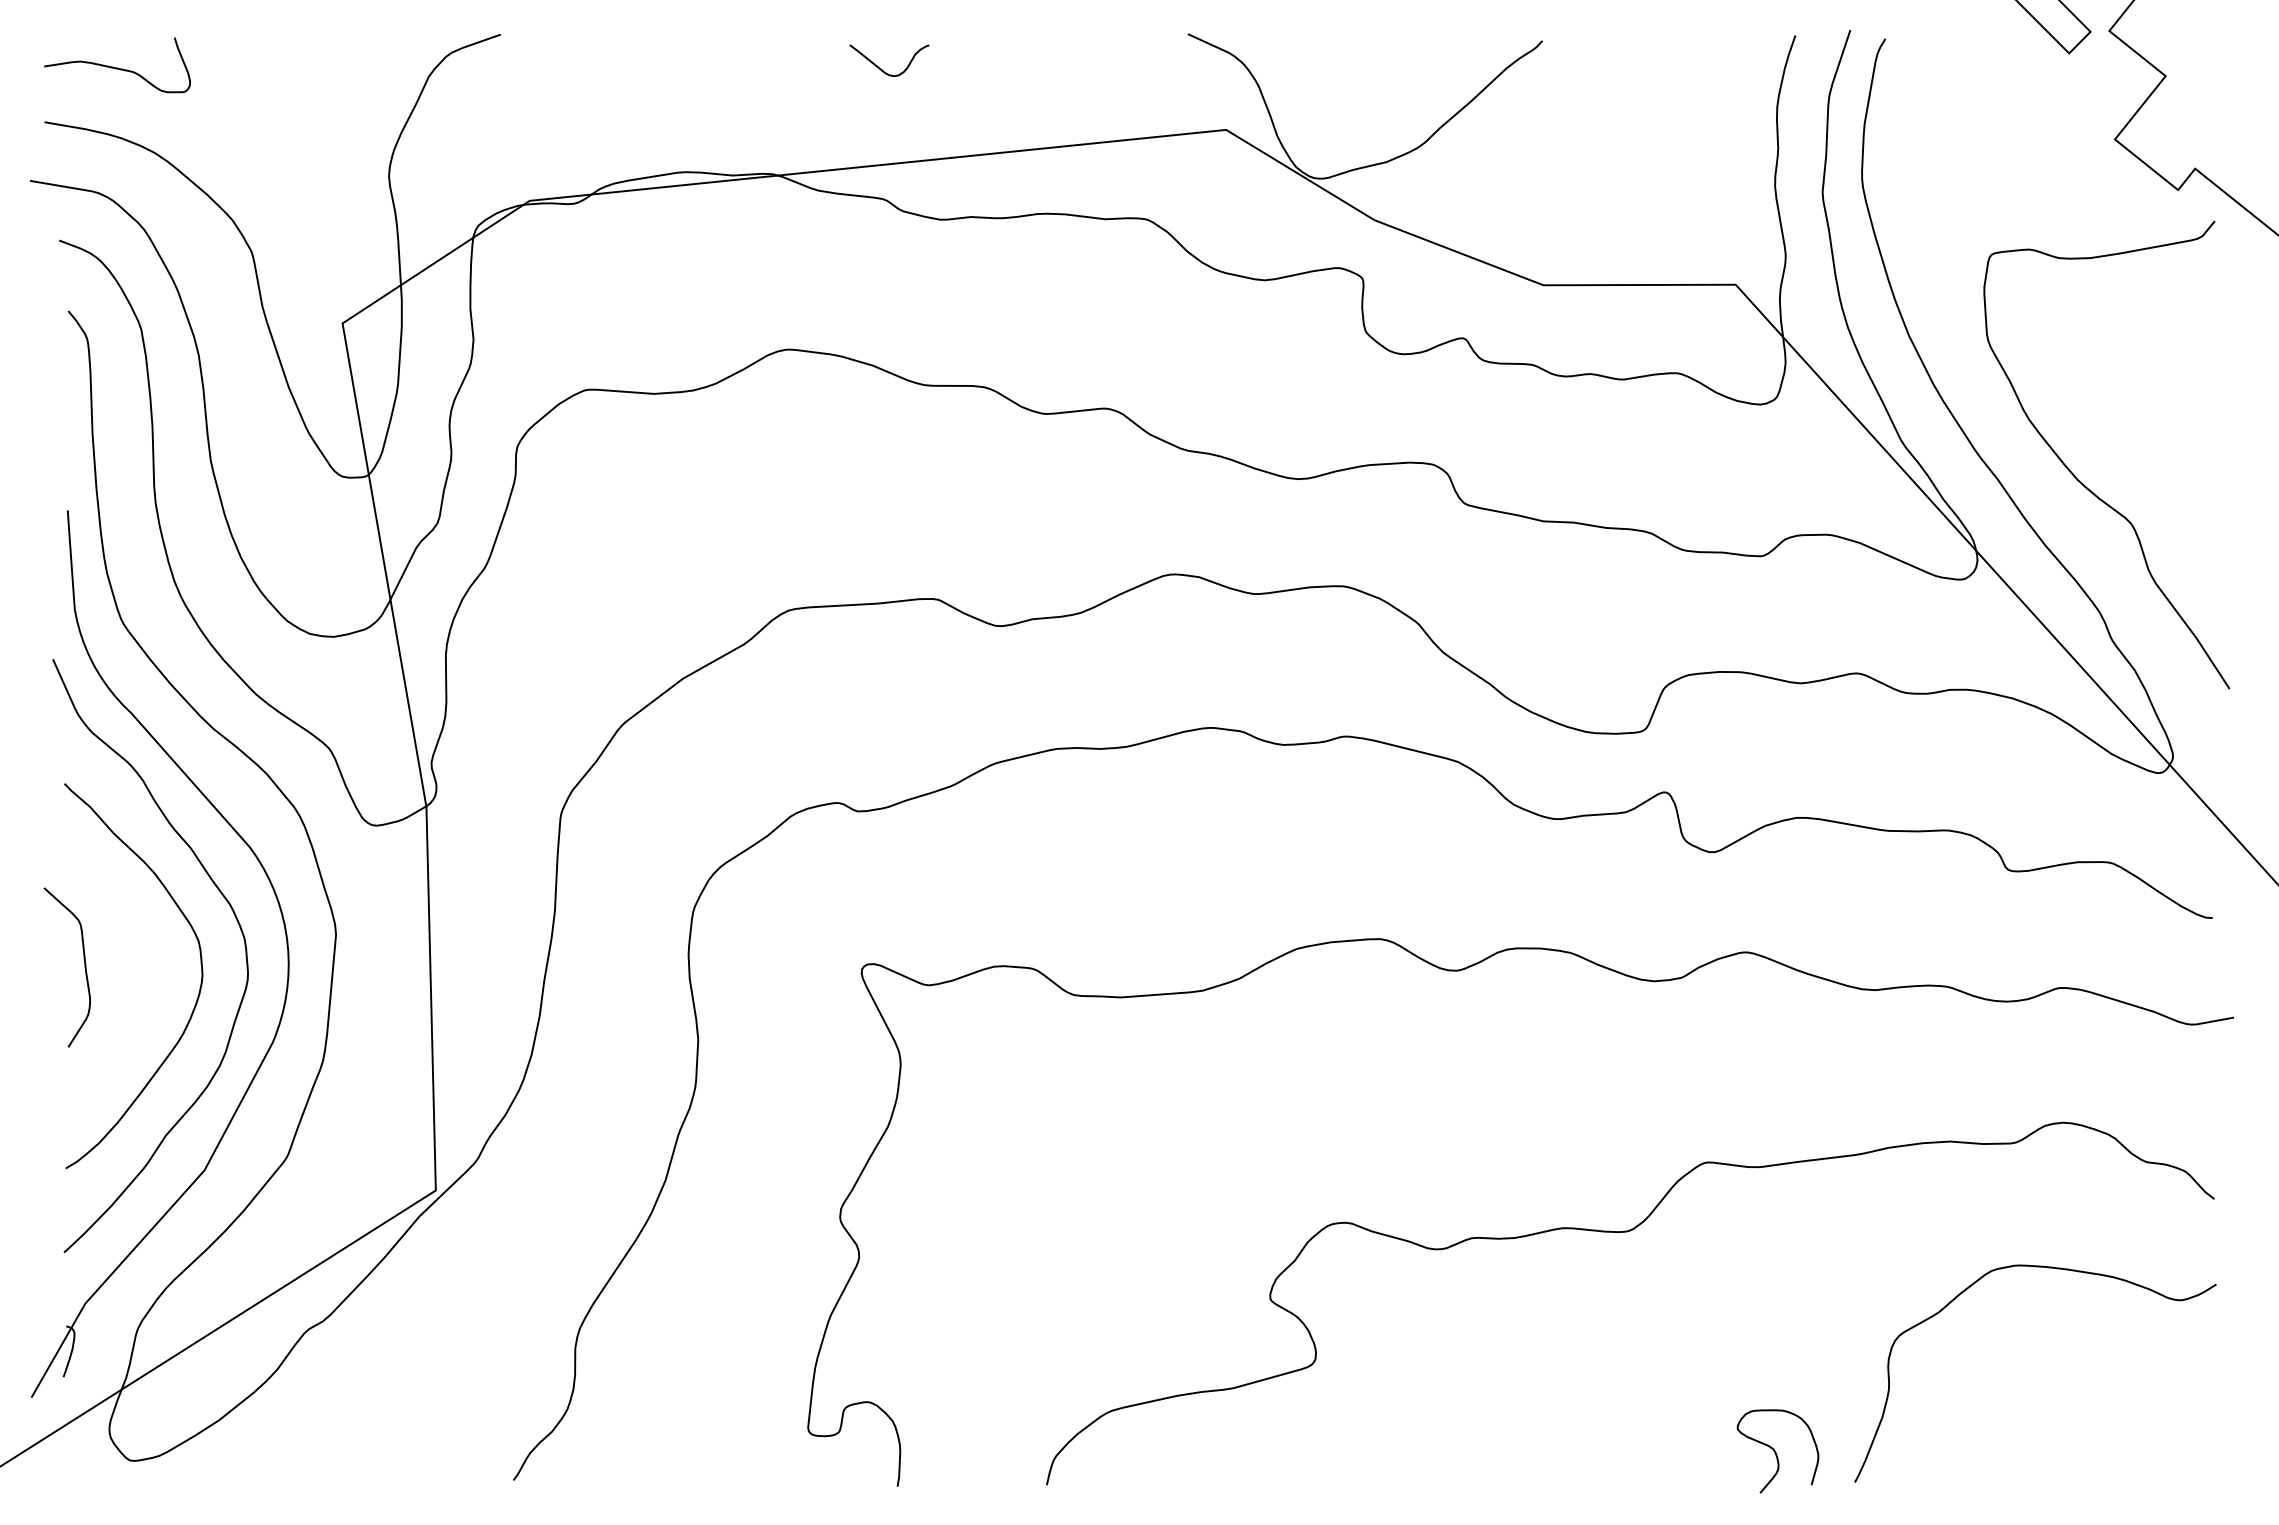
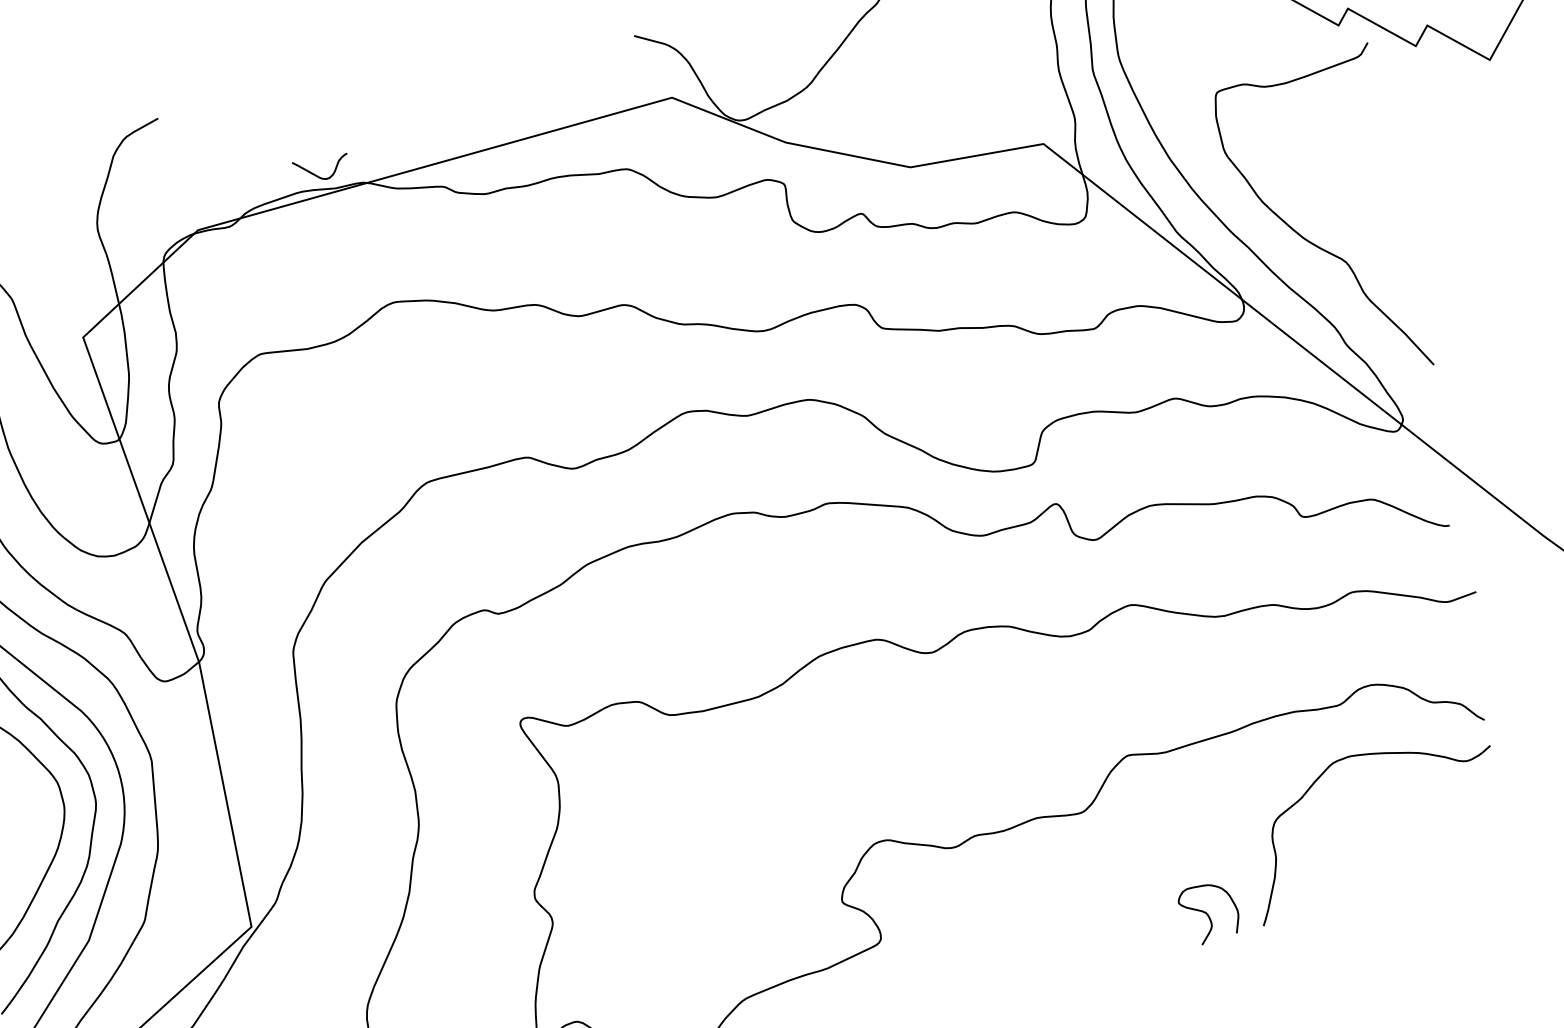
curve: (881, 68) -> (316, 175), moved
curve: (2048, 1268) -> (1372, 754), moved
curve: (1776, 1452) -> (1208, 914), moved

